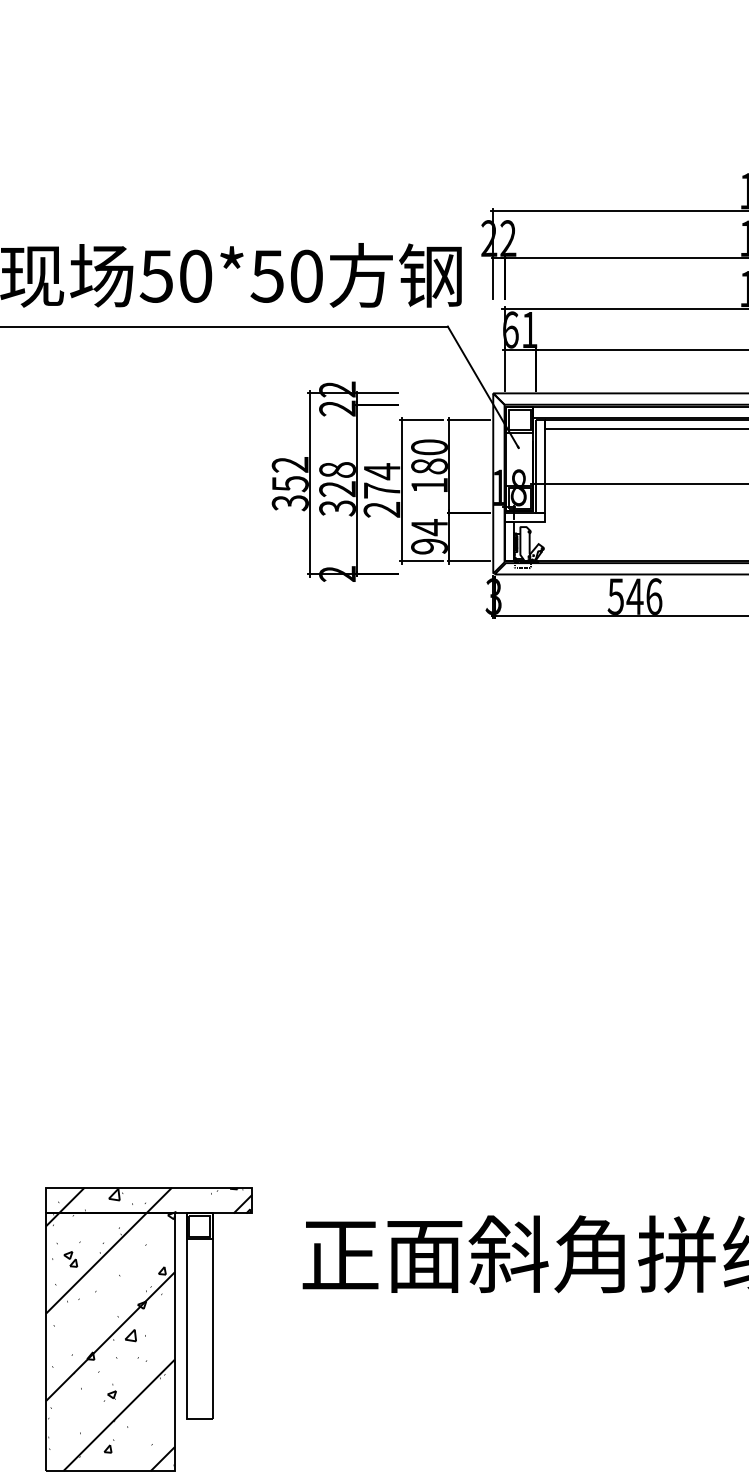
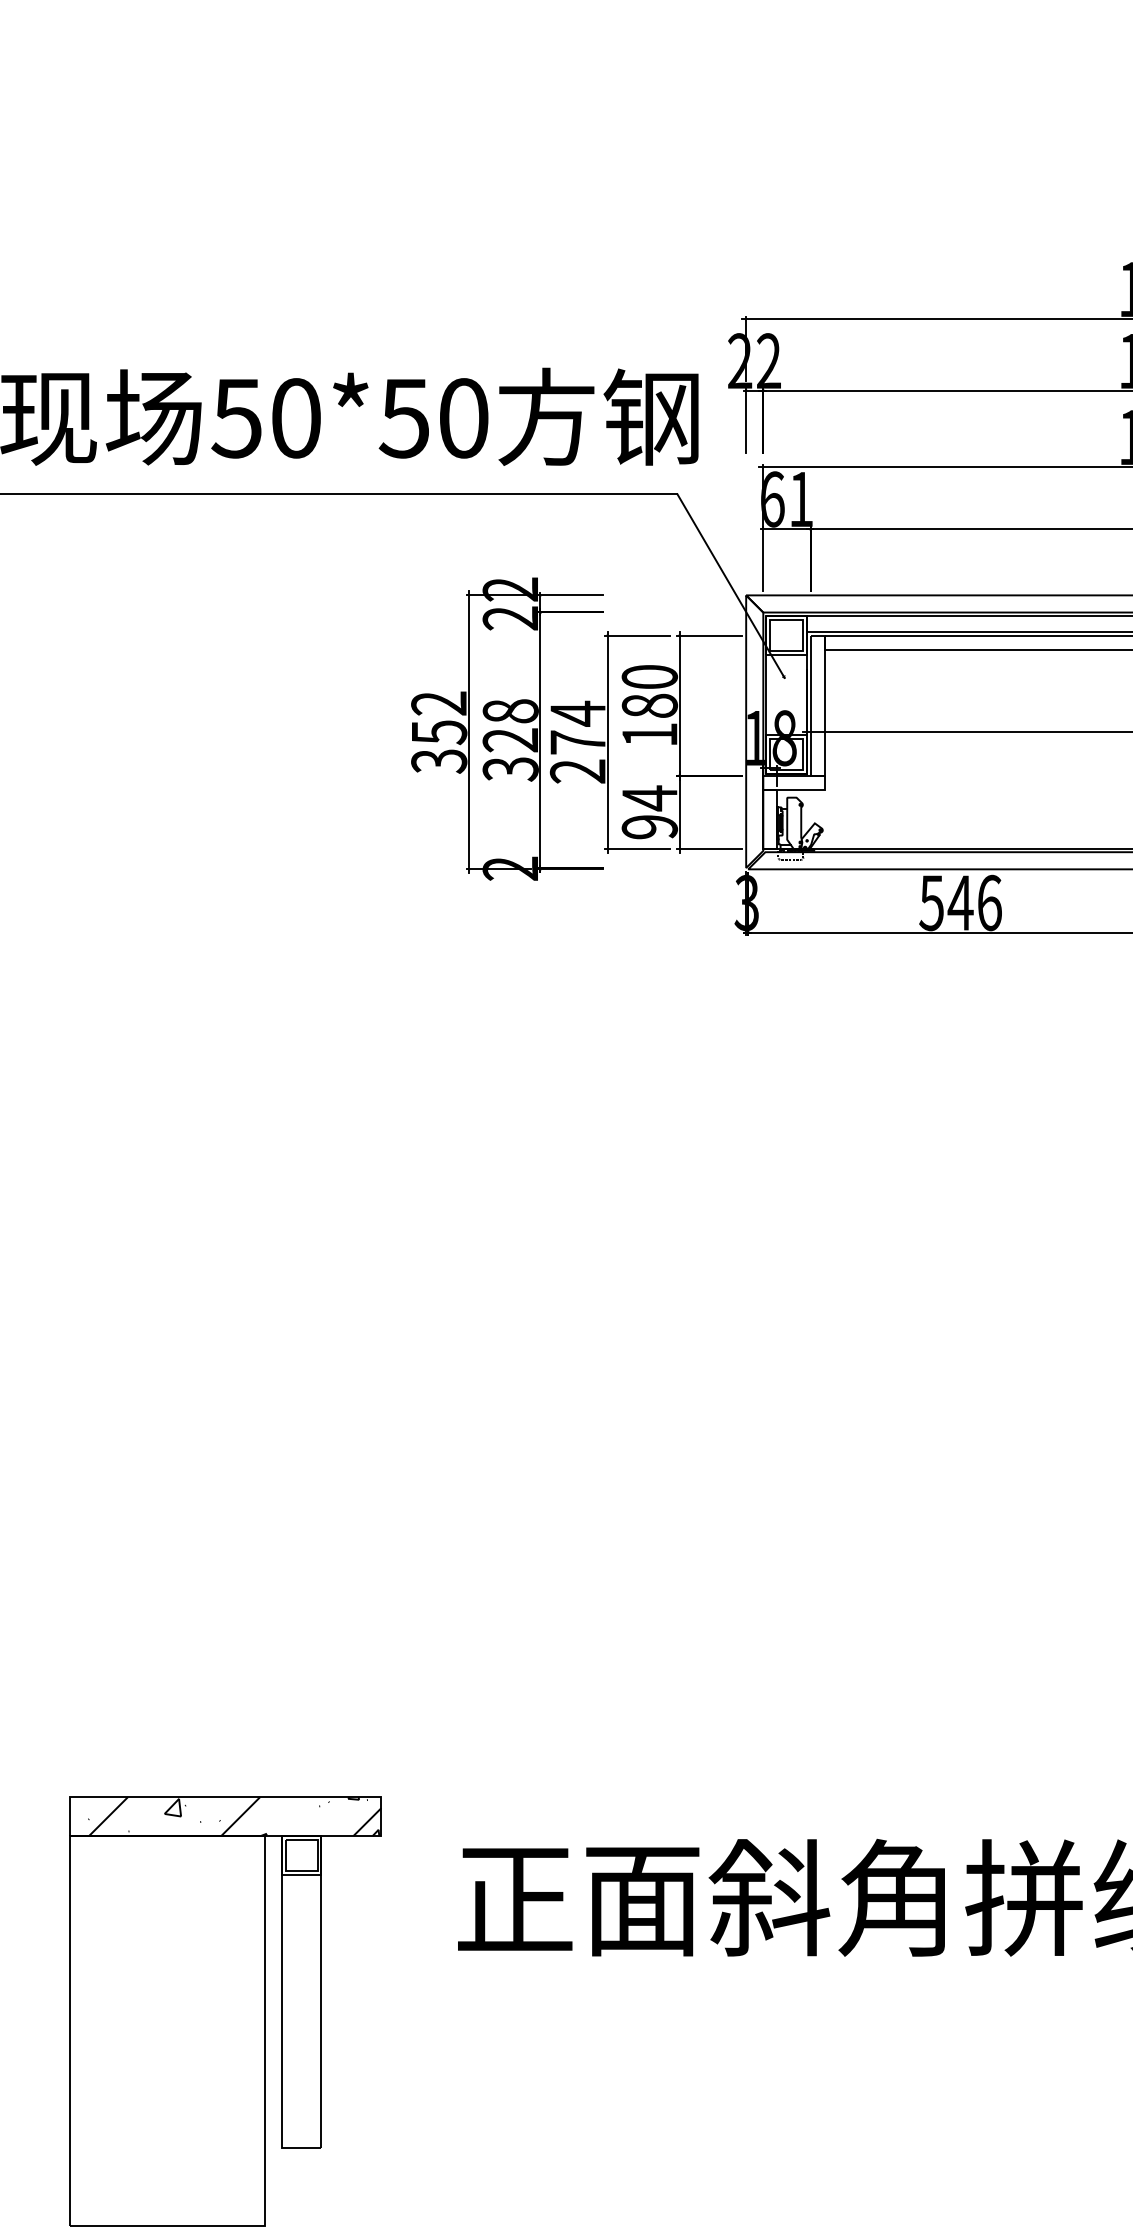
hatch: (110, 1341) -> (167, 2029), removed

